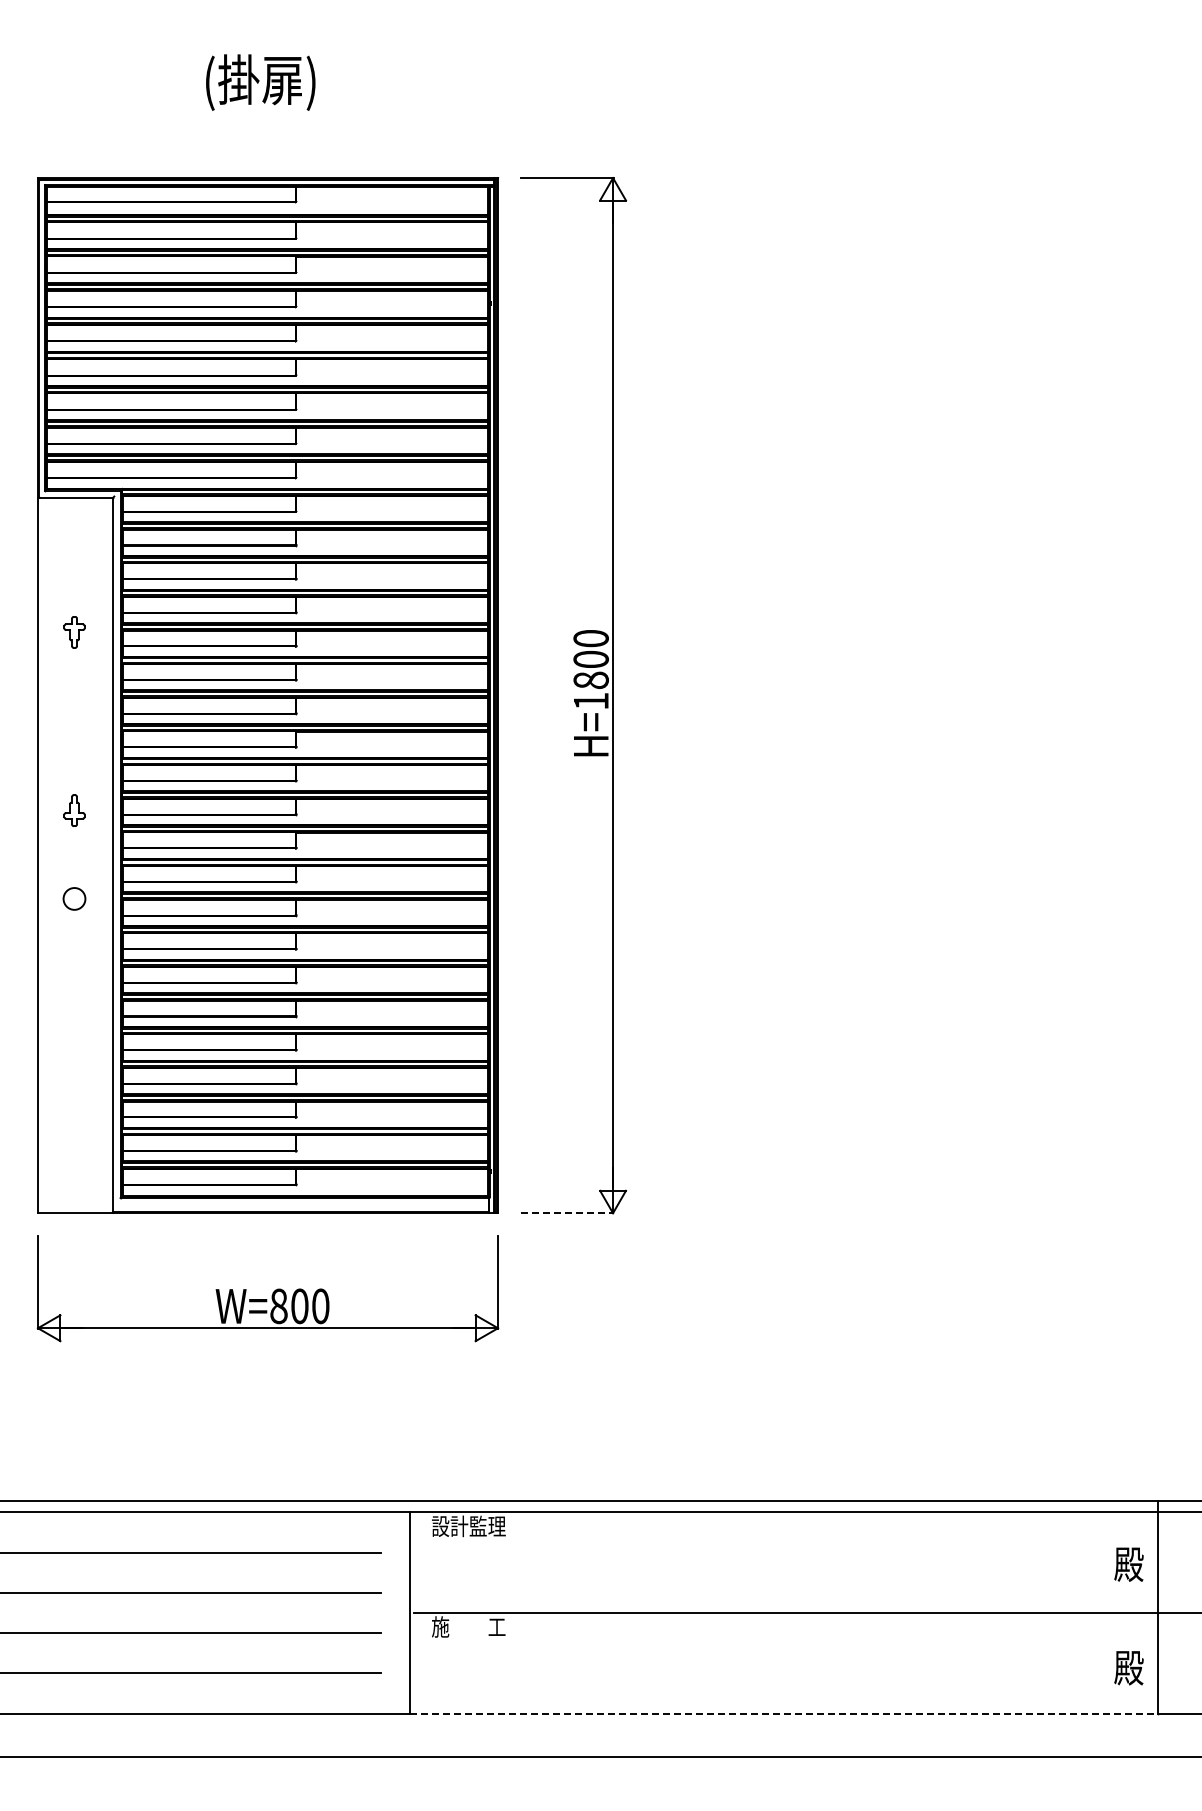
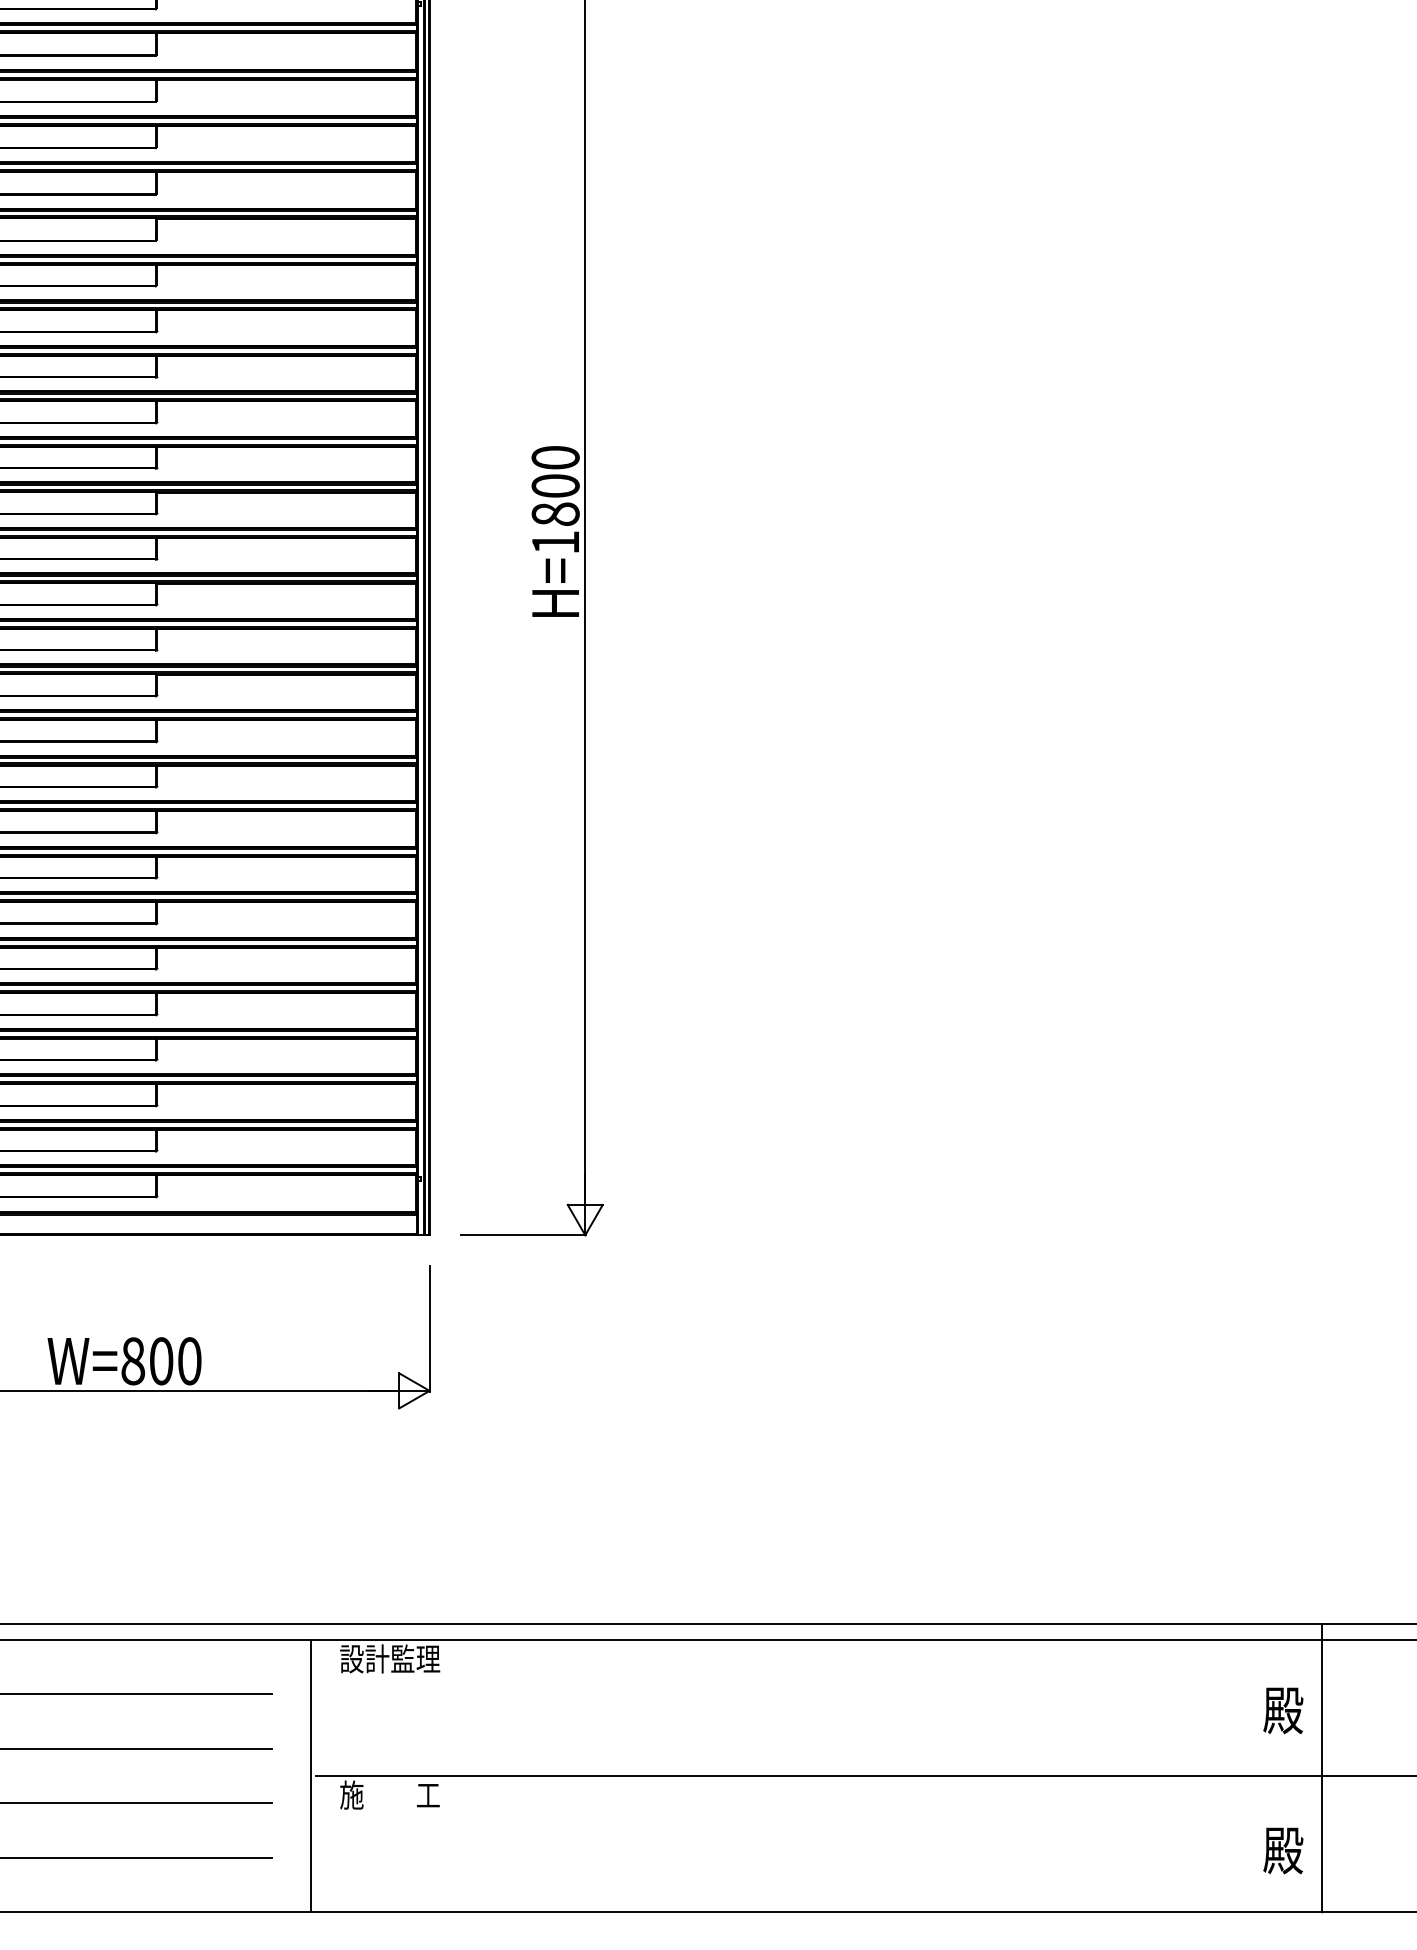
line: (567, 1213) -> (523, 1235), dashed -> solid
line: (783, 1713) -> (815, 1912), dashed -> solid

